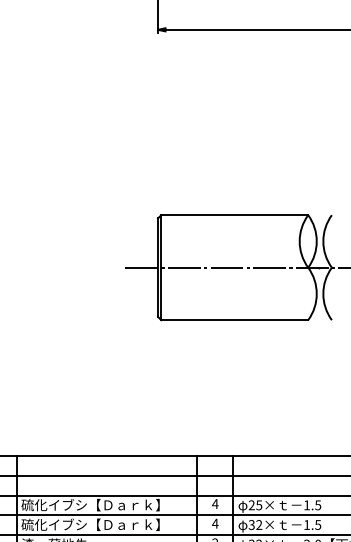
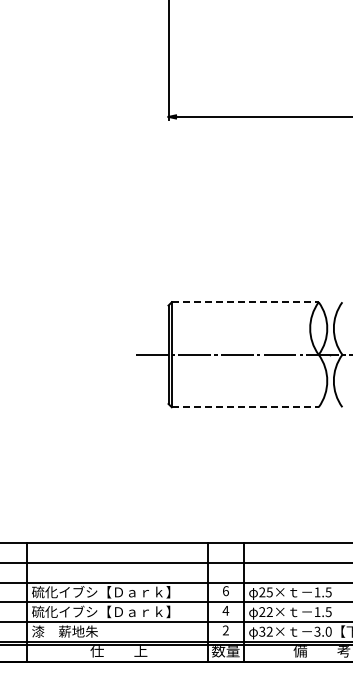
line: (234, 215) -> (245, 302), solid -> dashed
line: (234, 320) -> (245, 407), solid -> dashed
text: (214, 504) -> (225, 591), 4 -> 6
text: (251, 525) -> (262, 612), 32× -> 22×

